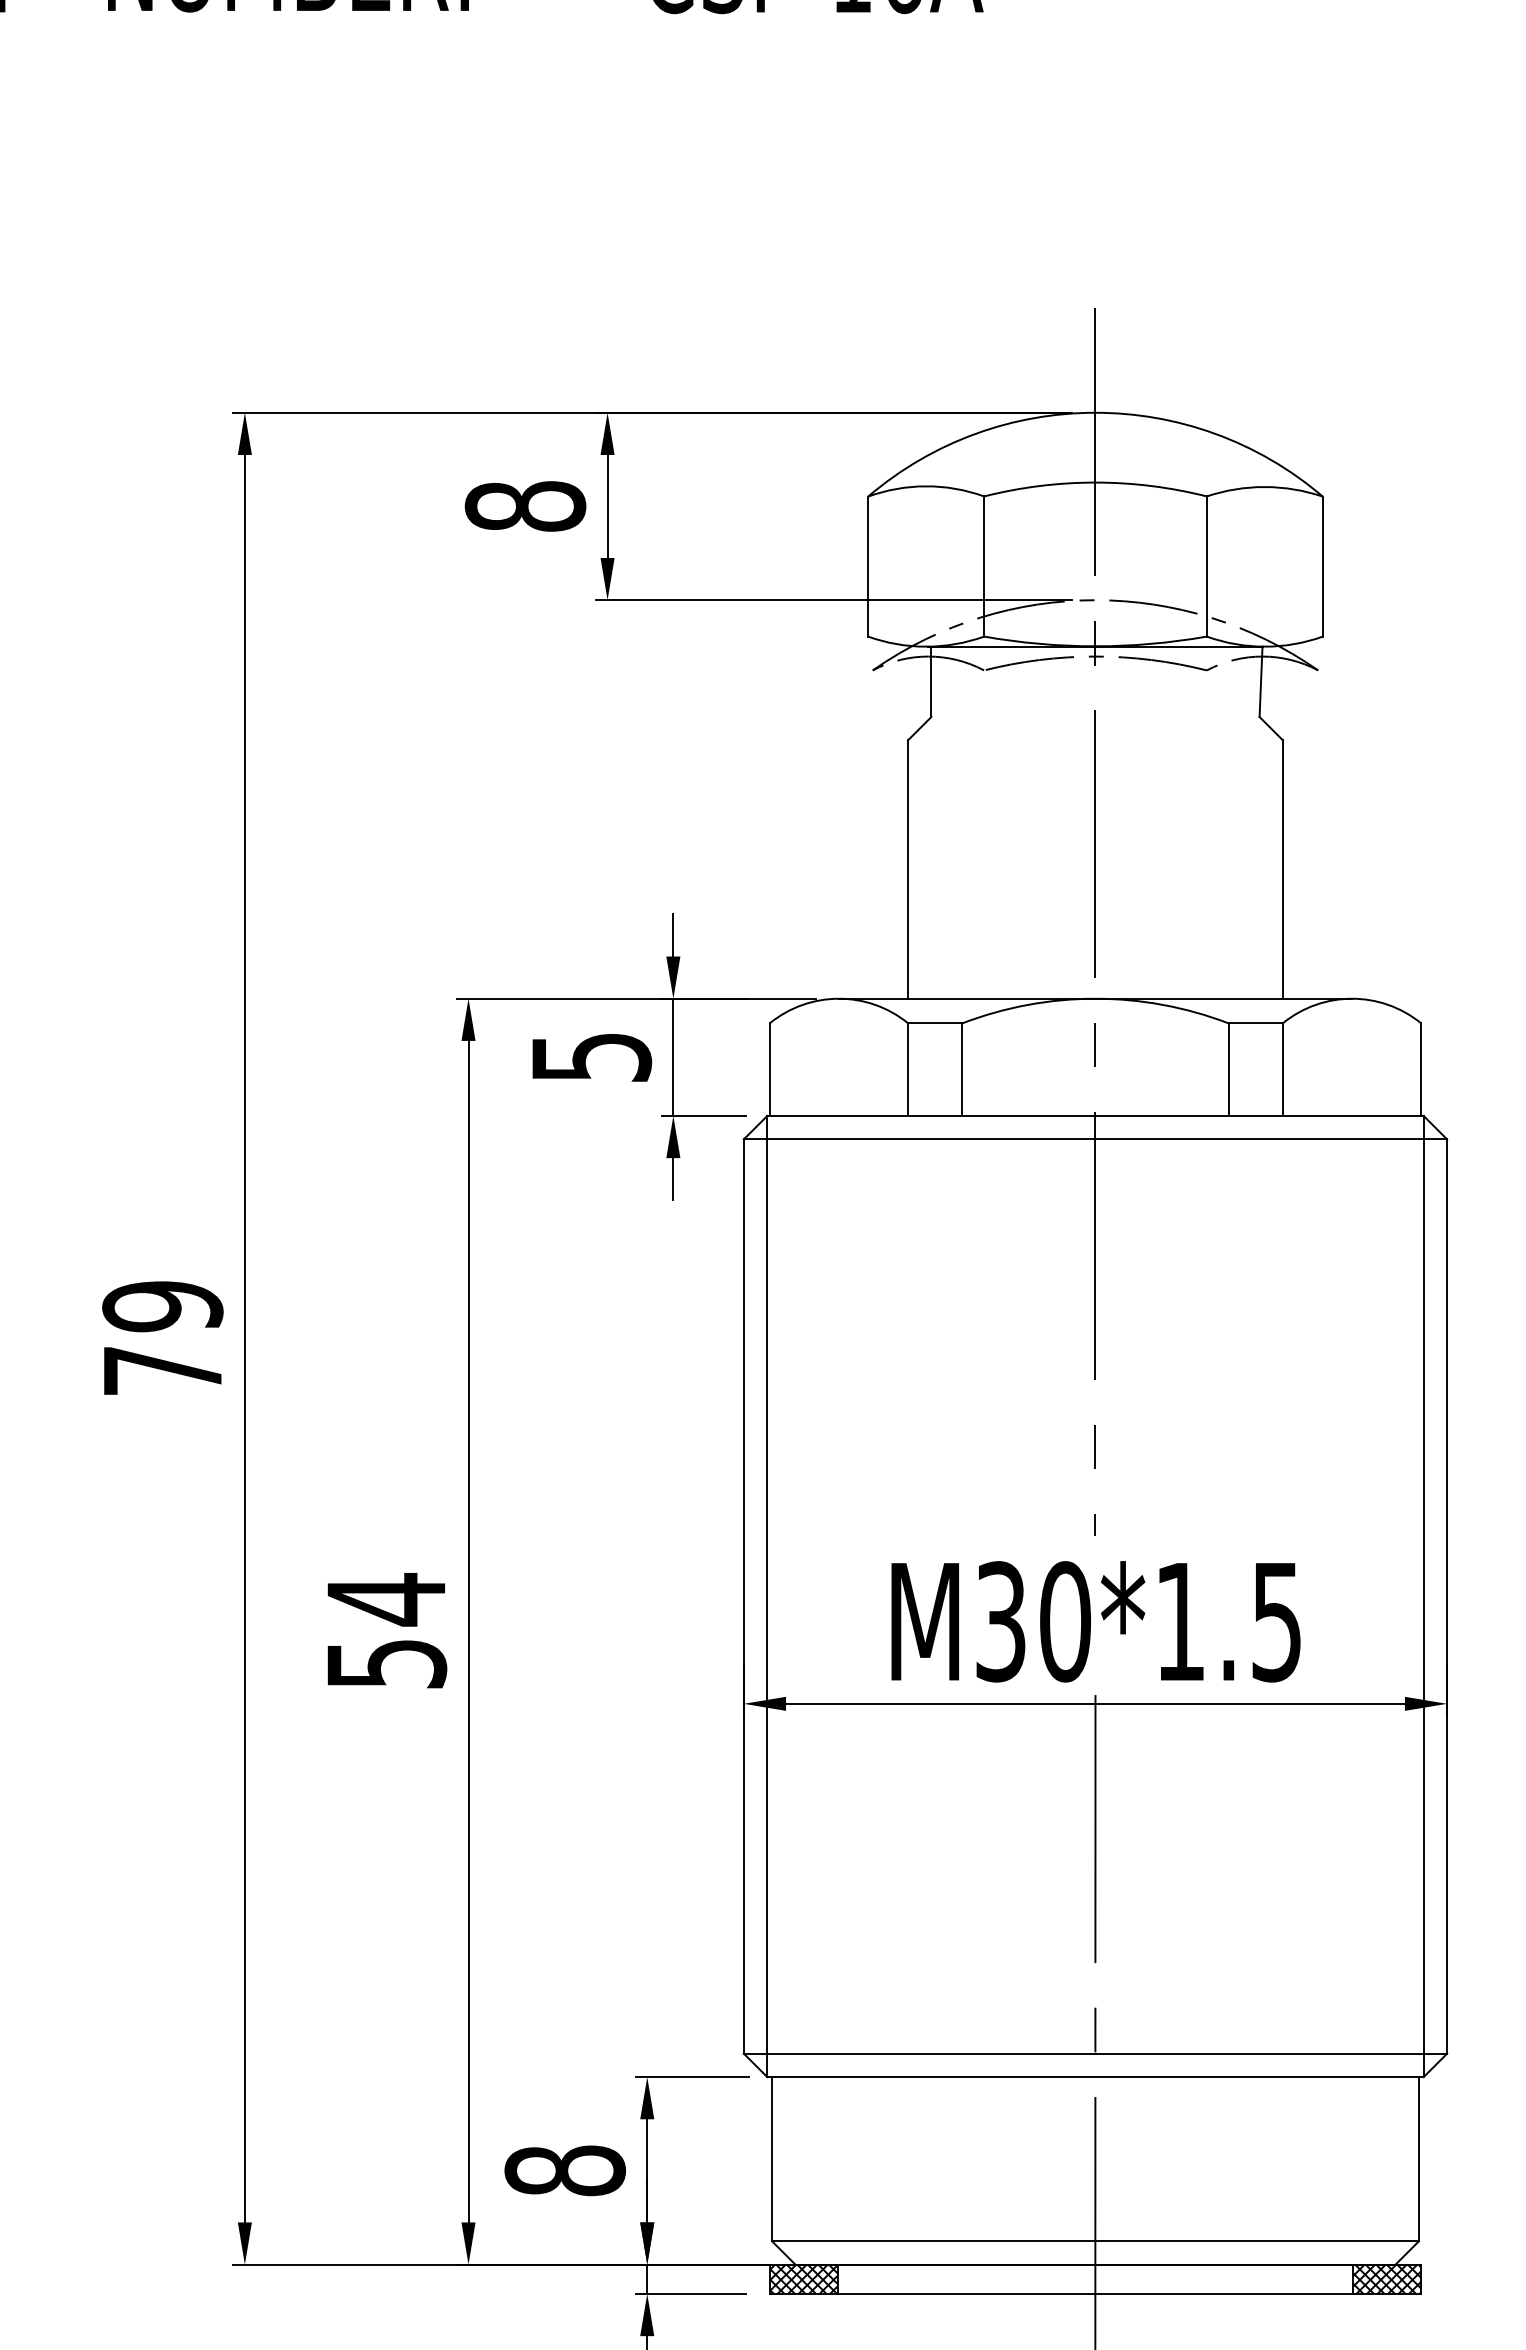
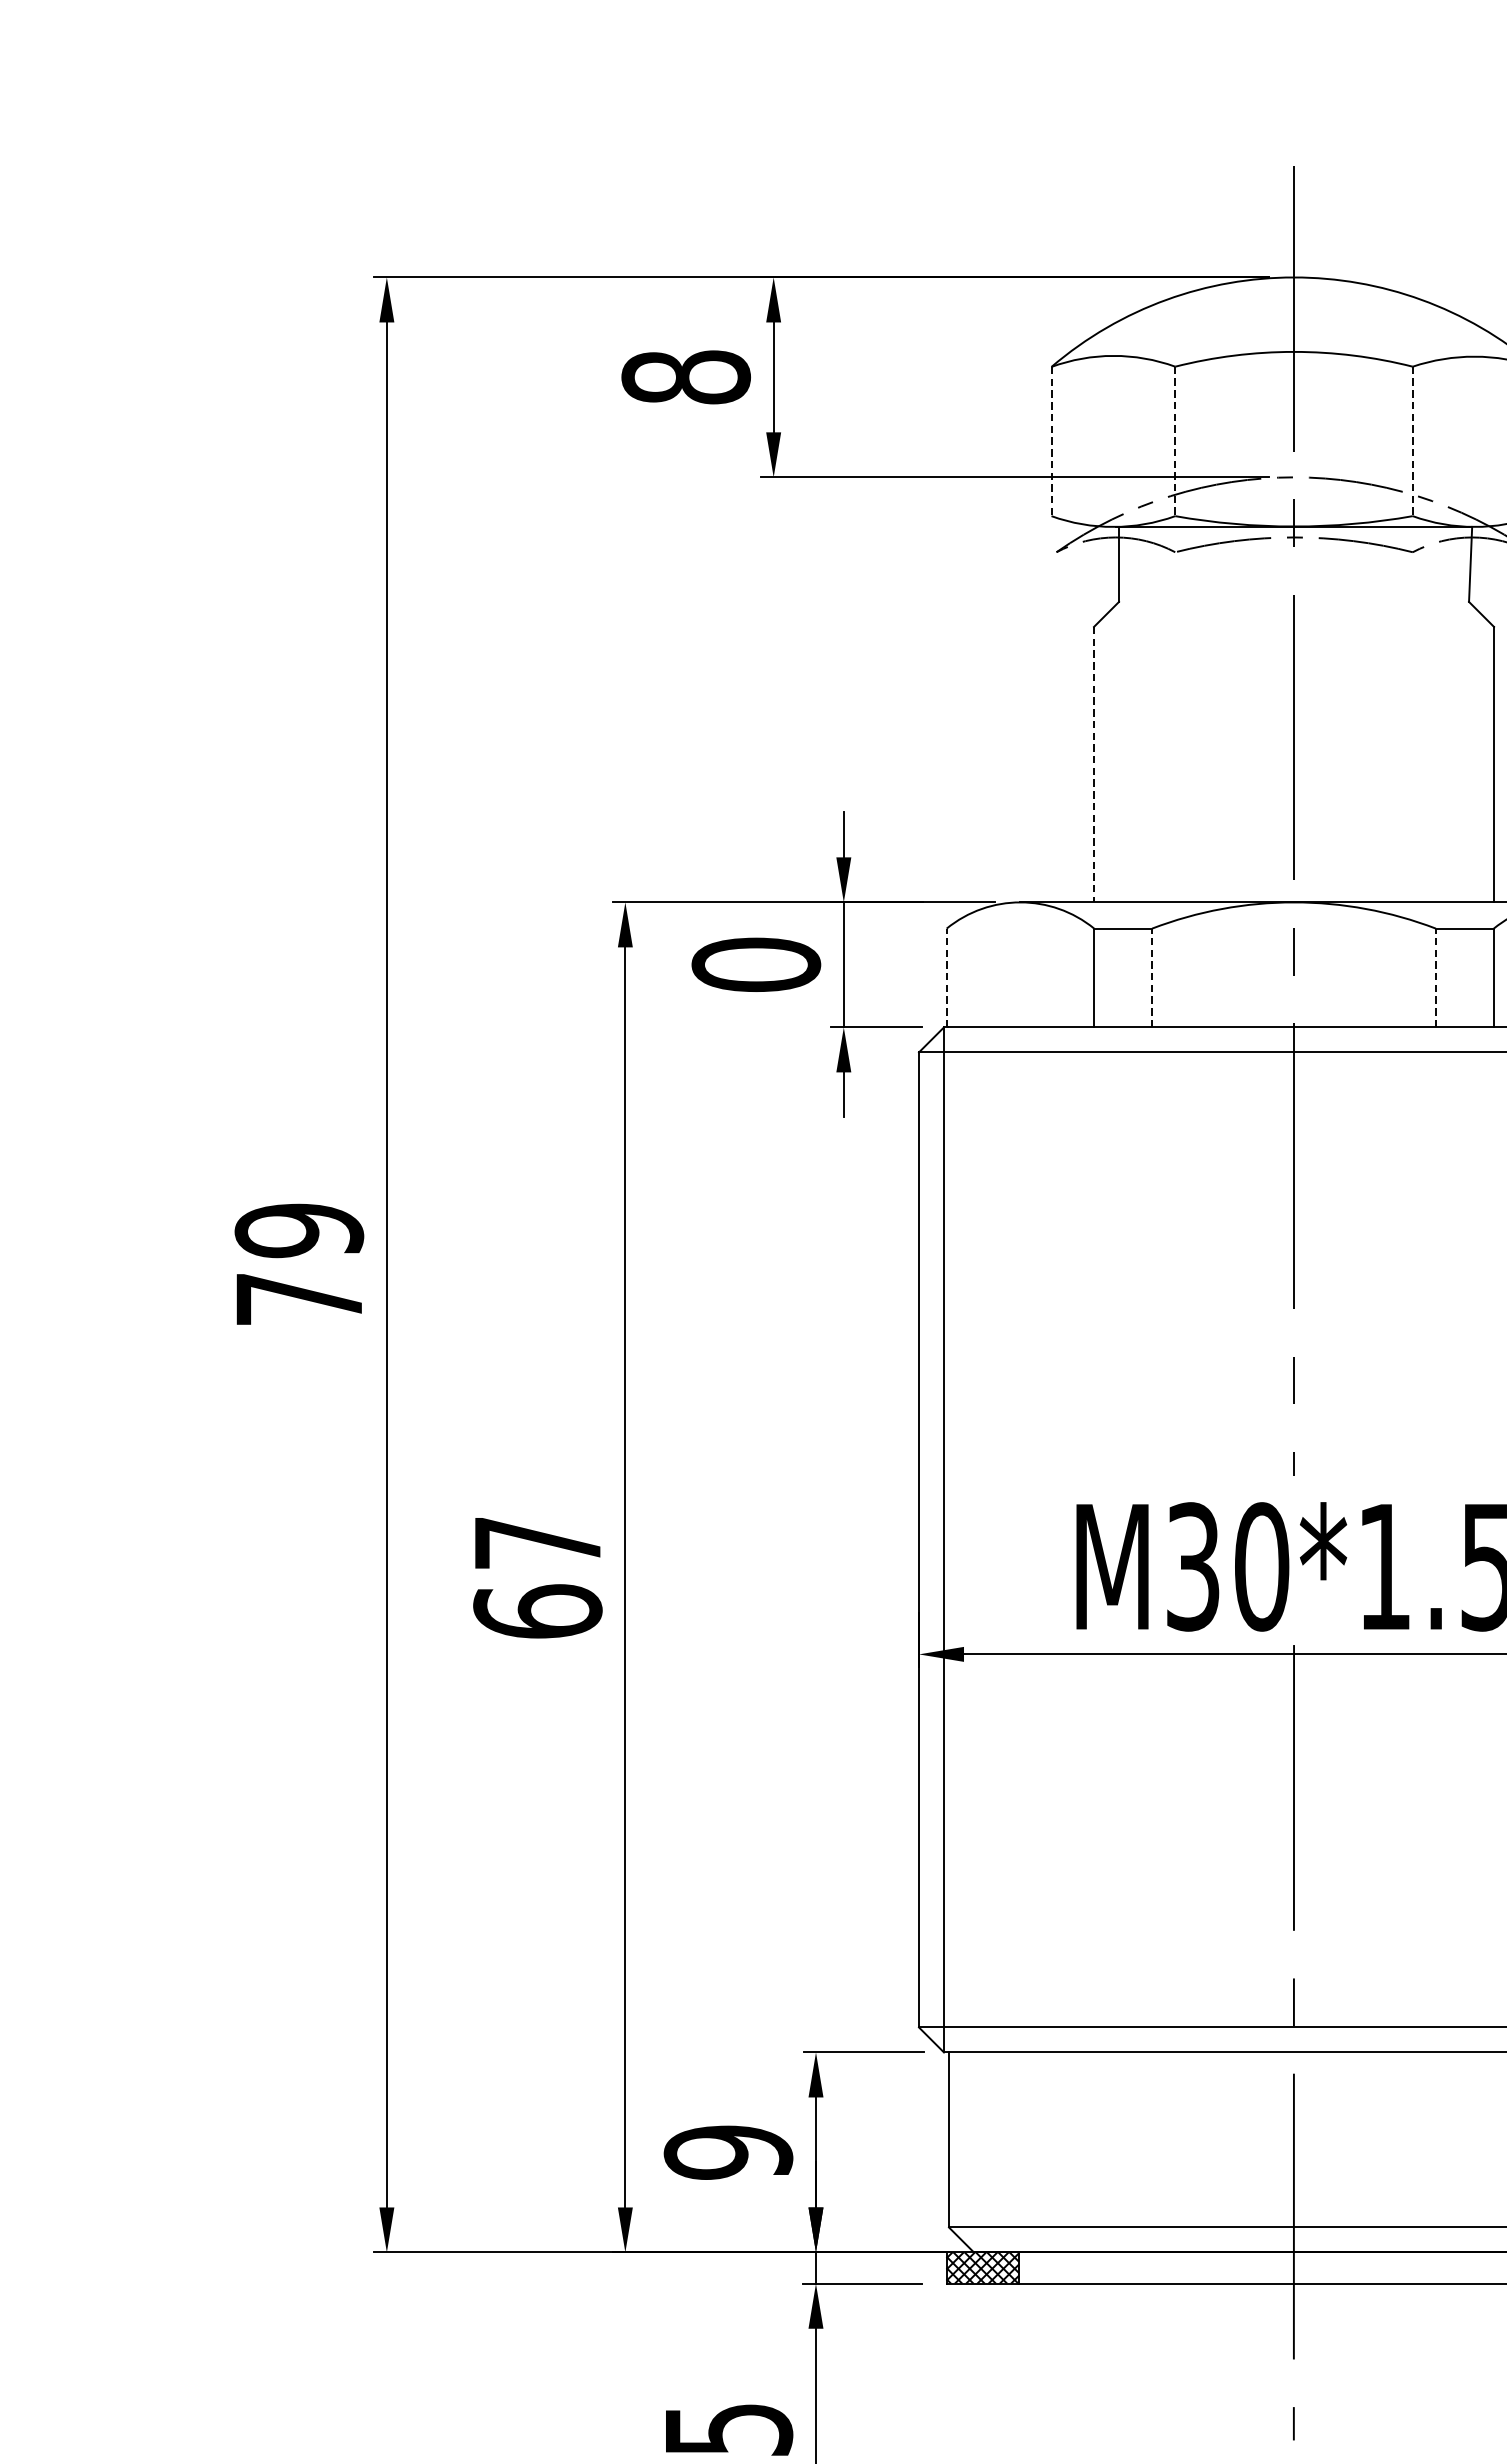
line: (868, 566) -> (1051, 441), solid -> dashed
line: (984, 567) -> (1175, 442), solid -> dashed
line: (1206, 567) -> (1412, 442), solid -> dashed
line: (907, 870) -> (1093, 765), solid -> dashed
text: (591, 1056) -> (756, 963), 5 -> 0
line: (769, 1069) -> (946, 977), solid -> dashed
line: (962, 1069) -> (1152, 977), solid -> dashed
line: (1228, 1069) -> (1435, 977), solid -> dashed
text: (386, 1630) -> (537, 1576), 54 -> 67
text: (564, 2170) -> (727, 2152), 8 -> 9

